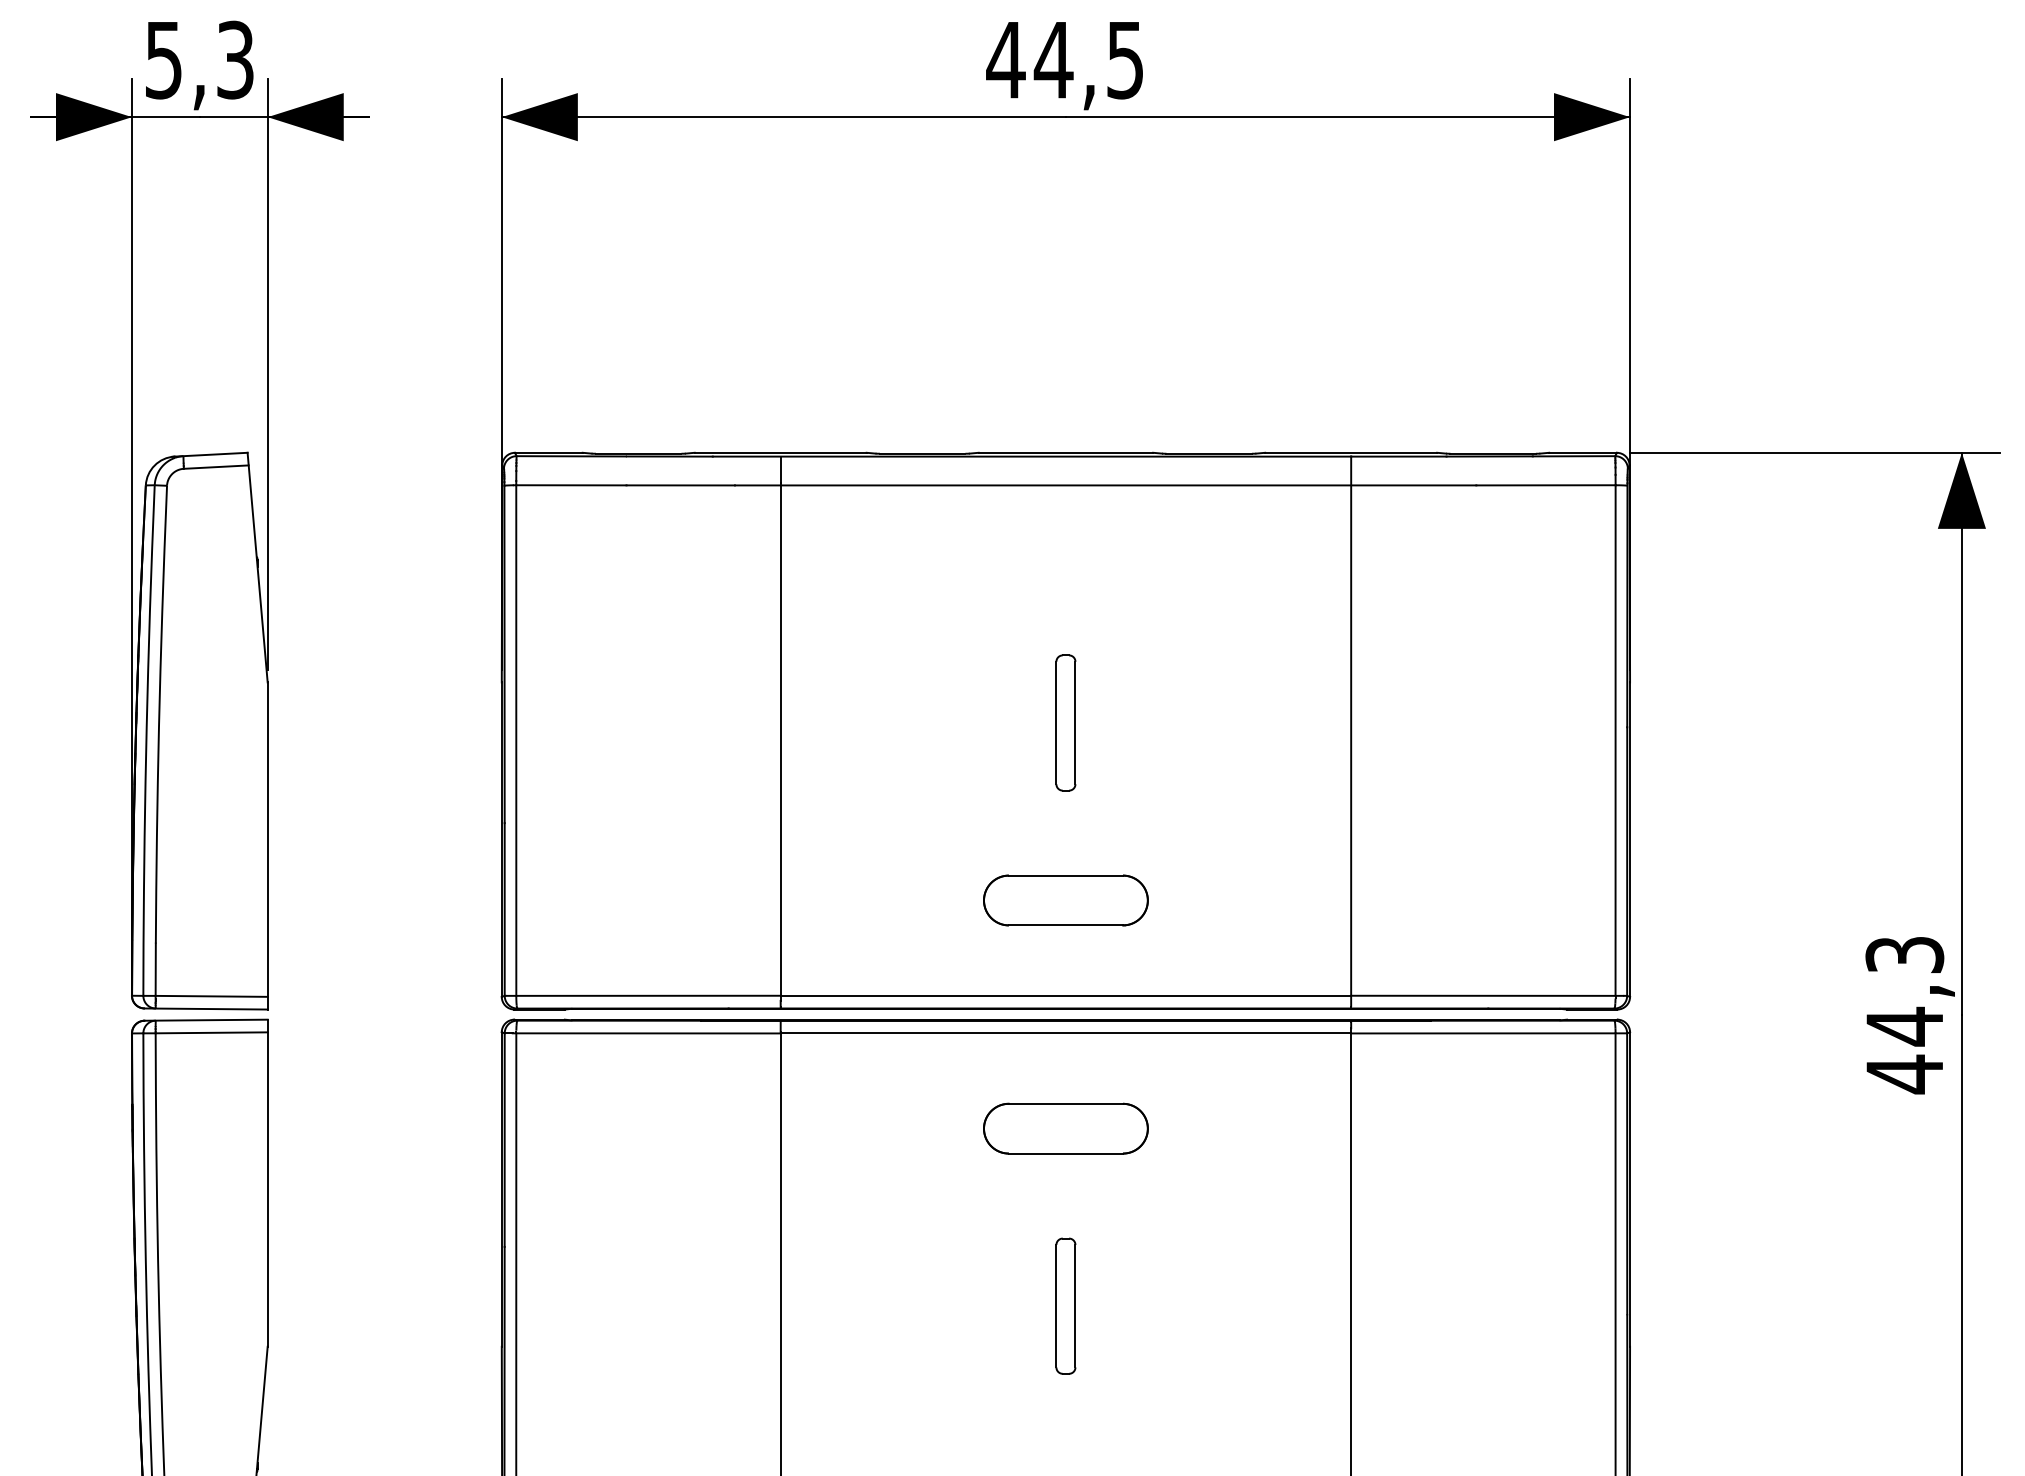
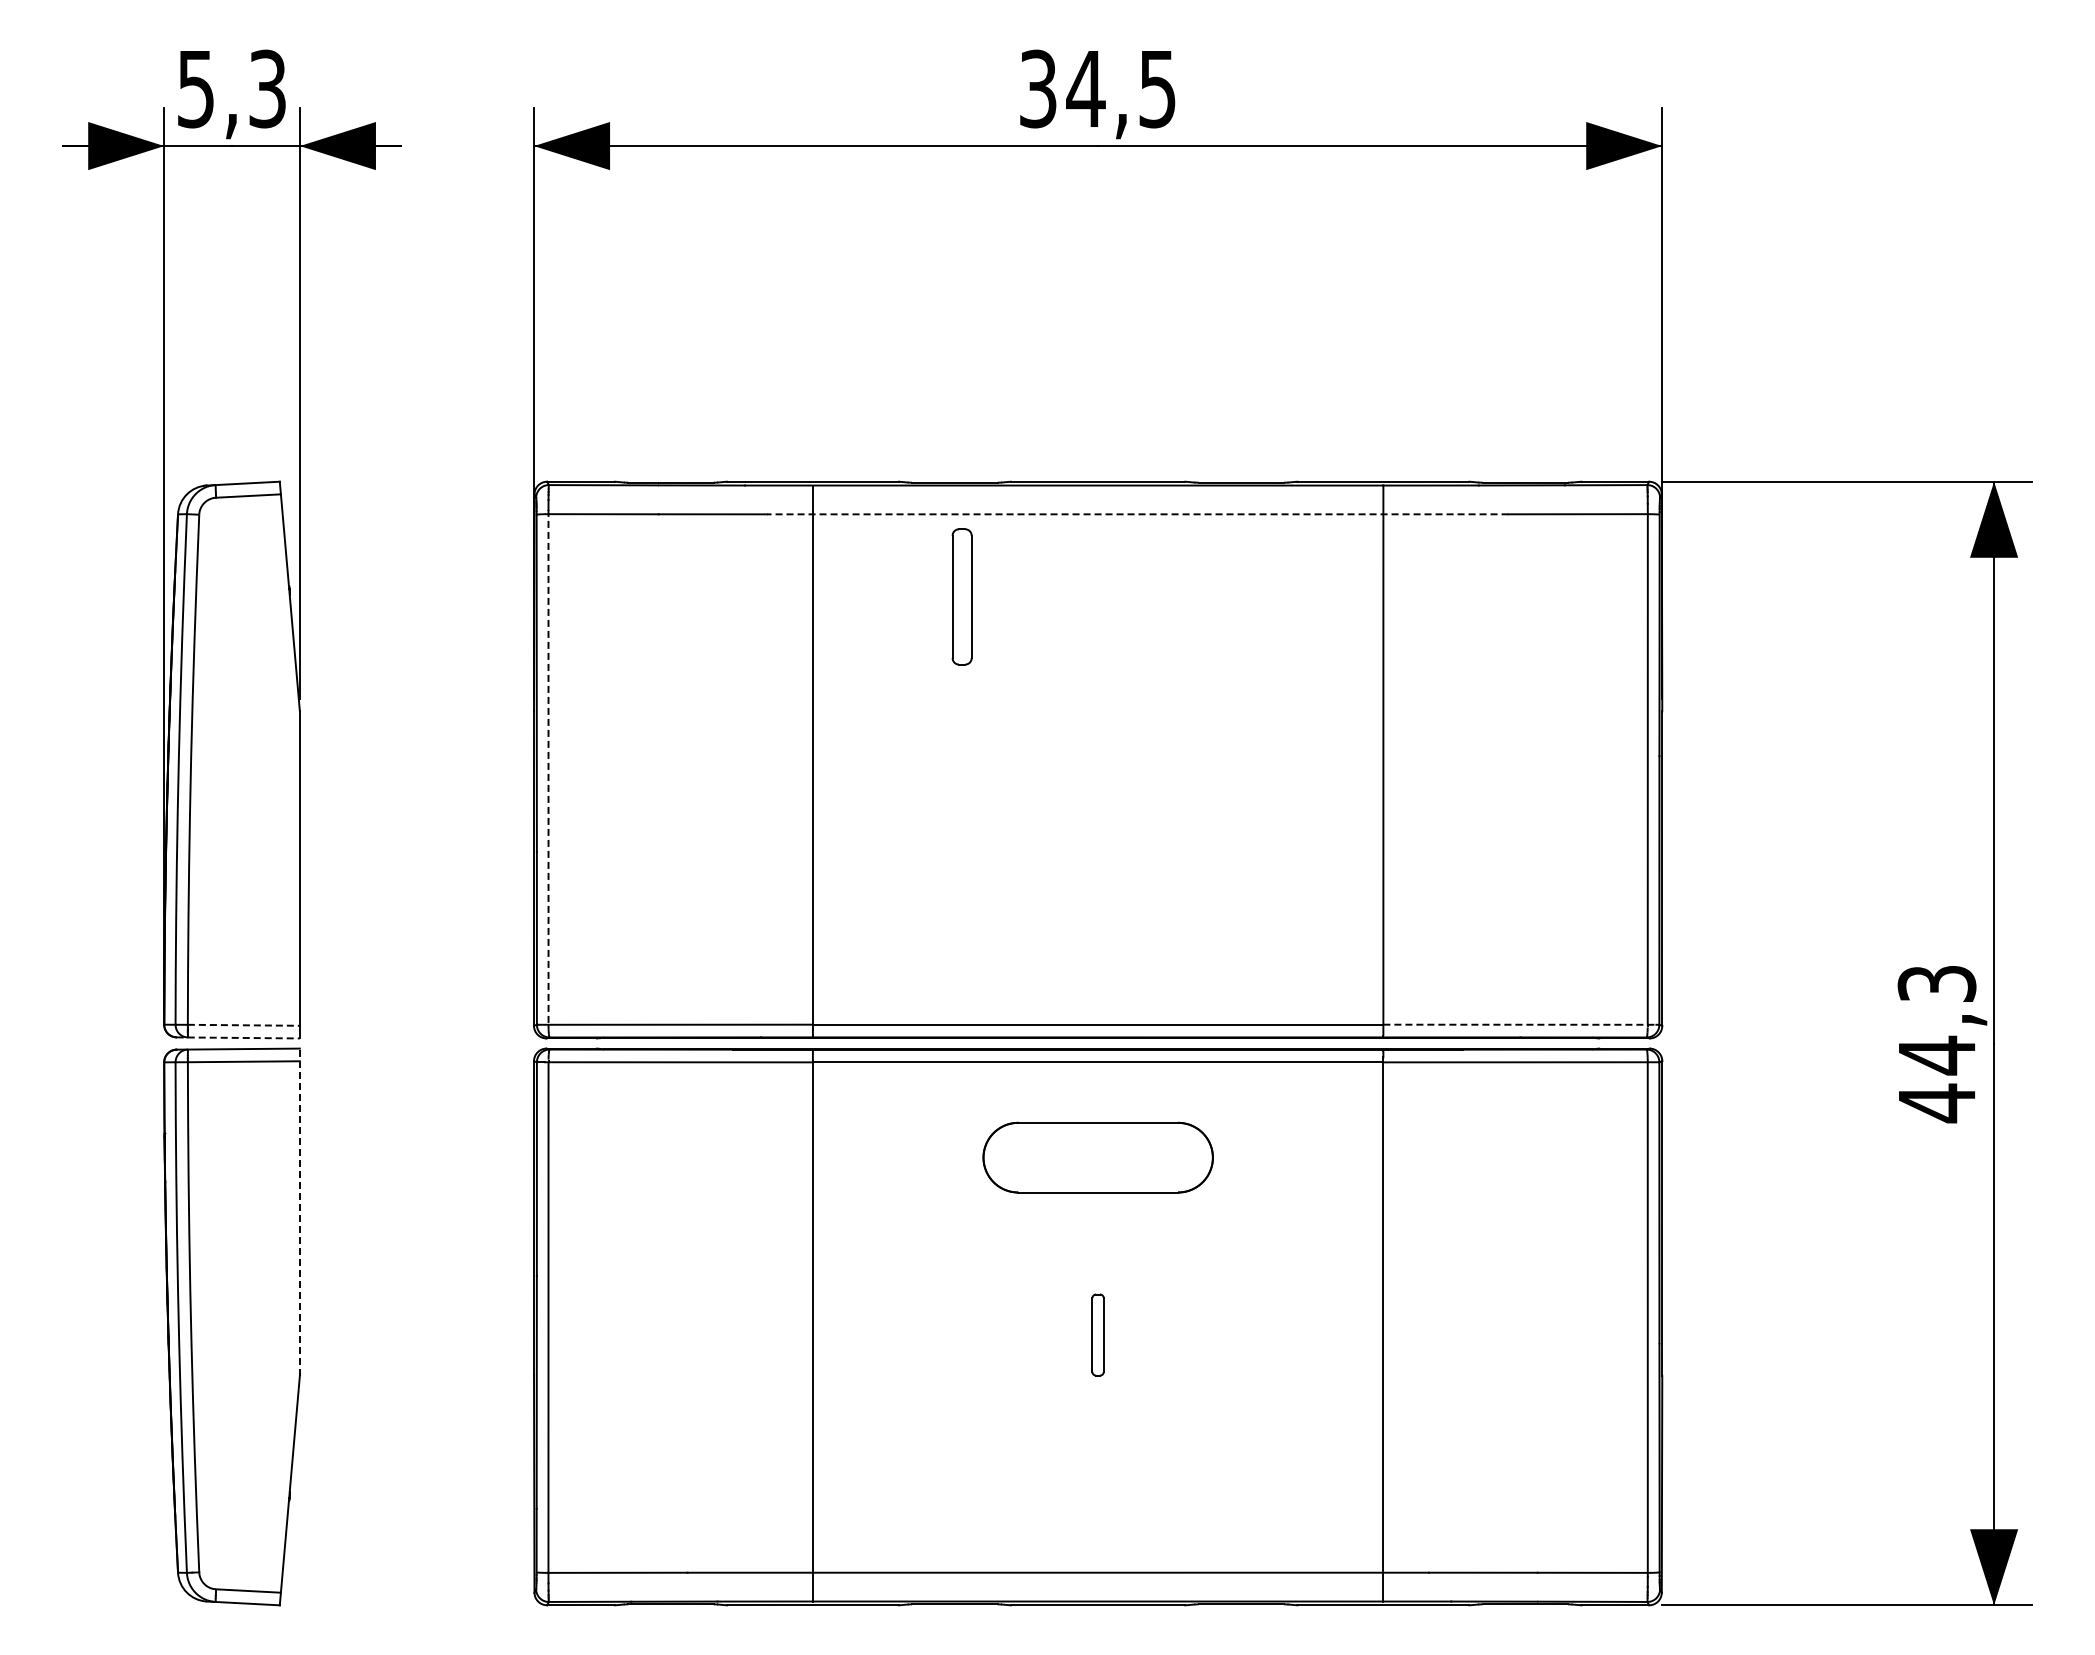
text: (1006, 59) -> (1038, 88), 44,5 -> 34,5
line: (1105, 485) -> (1137, 514), solid -> dashed
part: (1065, 722) -> (961, 596), moved
line: (516, 738) -> (548, 767), solid -> dashed
part: (1065, 900) -> (1097, 929), removed
line: (1487, 995) -> (1519, 1024), solid -> dashed
line: (212, 996) -> (244, 1025), solid -> dashed
line: (206, 1008) -> (238, 1037), solid -> dashed
part: (1065, 1128) -> (1097, 1157), size x1.4
line: (267, 1183) -> (299, 1212), solid -> dashed
part: (1065, 1305) -> (1097, 1334), size x0.6

